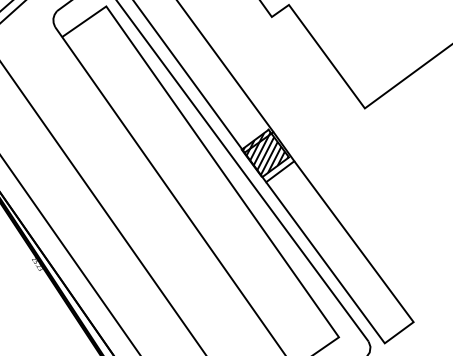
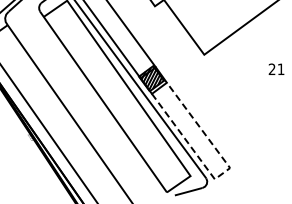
line: (399, 332) -> (222, 173), solid -> dashed

